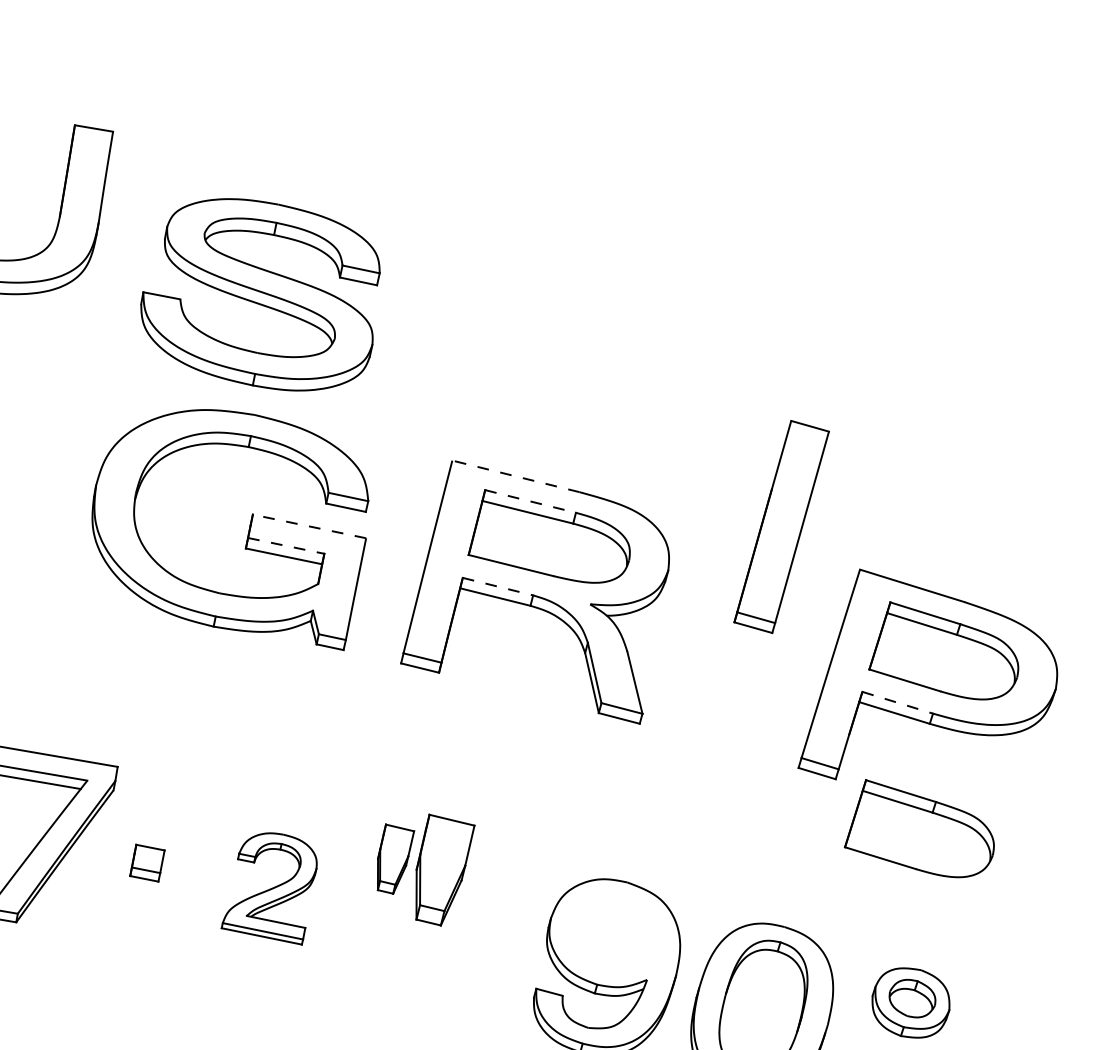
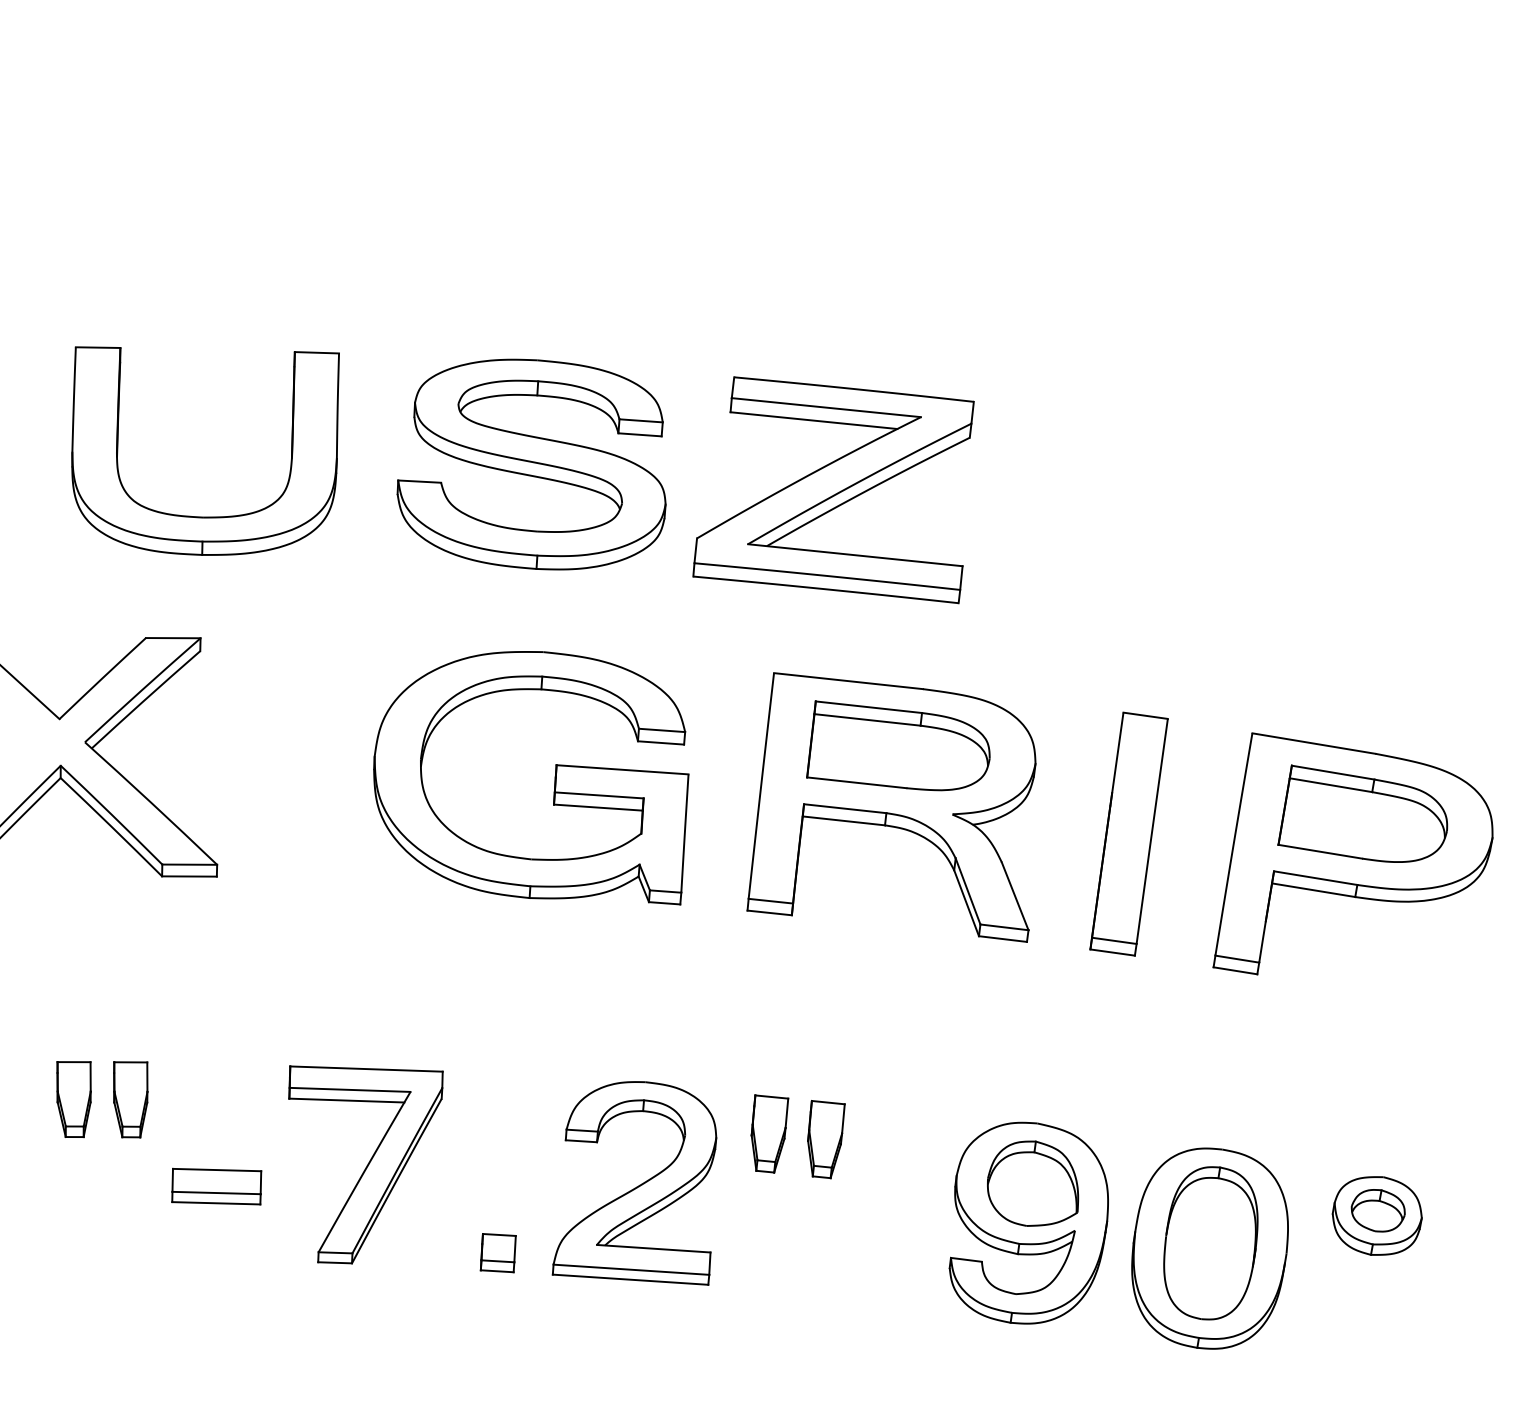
part: (260, 294) -> (531, 464), moved
part: (525, 309) -> (833, 490), added
line: (515, 476) -> (848, 681), dashed -> solid
line: (531, 501) -> (869, 707), dashed -> solid
line: (309, 526) -> (622, 769), dashed -> solid
part: (781, 526) -> (1128, 833), moved
line: (286, 546) -> (599, 795), dashed -> solid
line: (498, 586) -> (845, 808), dashed -> solid
line: (898, 703) -> (1316, 878), dashed -> solid
part: (921, 830) -> (1362, 1018), removed
part: (146, 863) -> (497, 1253), moved
part: (442, 871) -> (826, 1139), size x0.62
part: (270, 886) -> (634, 1183), size x1.67
part: (616, 934) -> (1033, 1183), added

